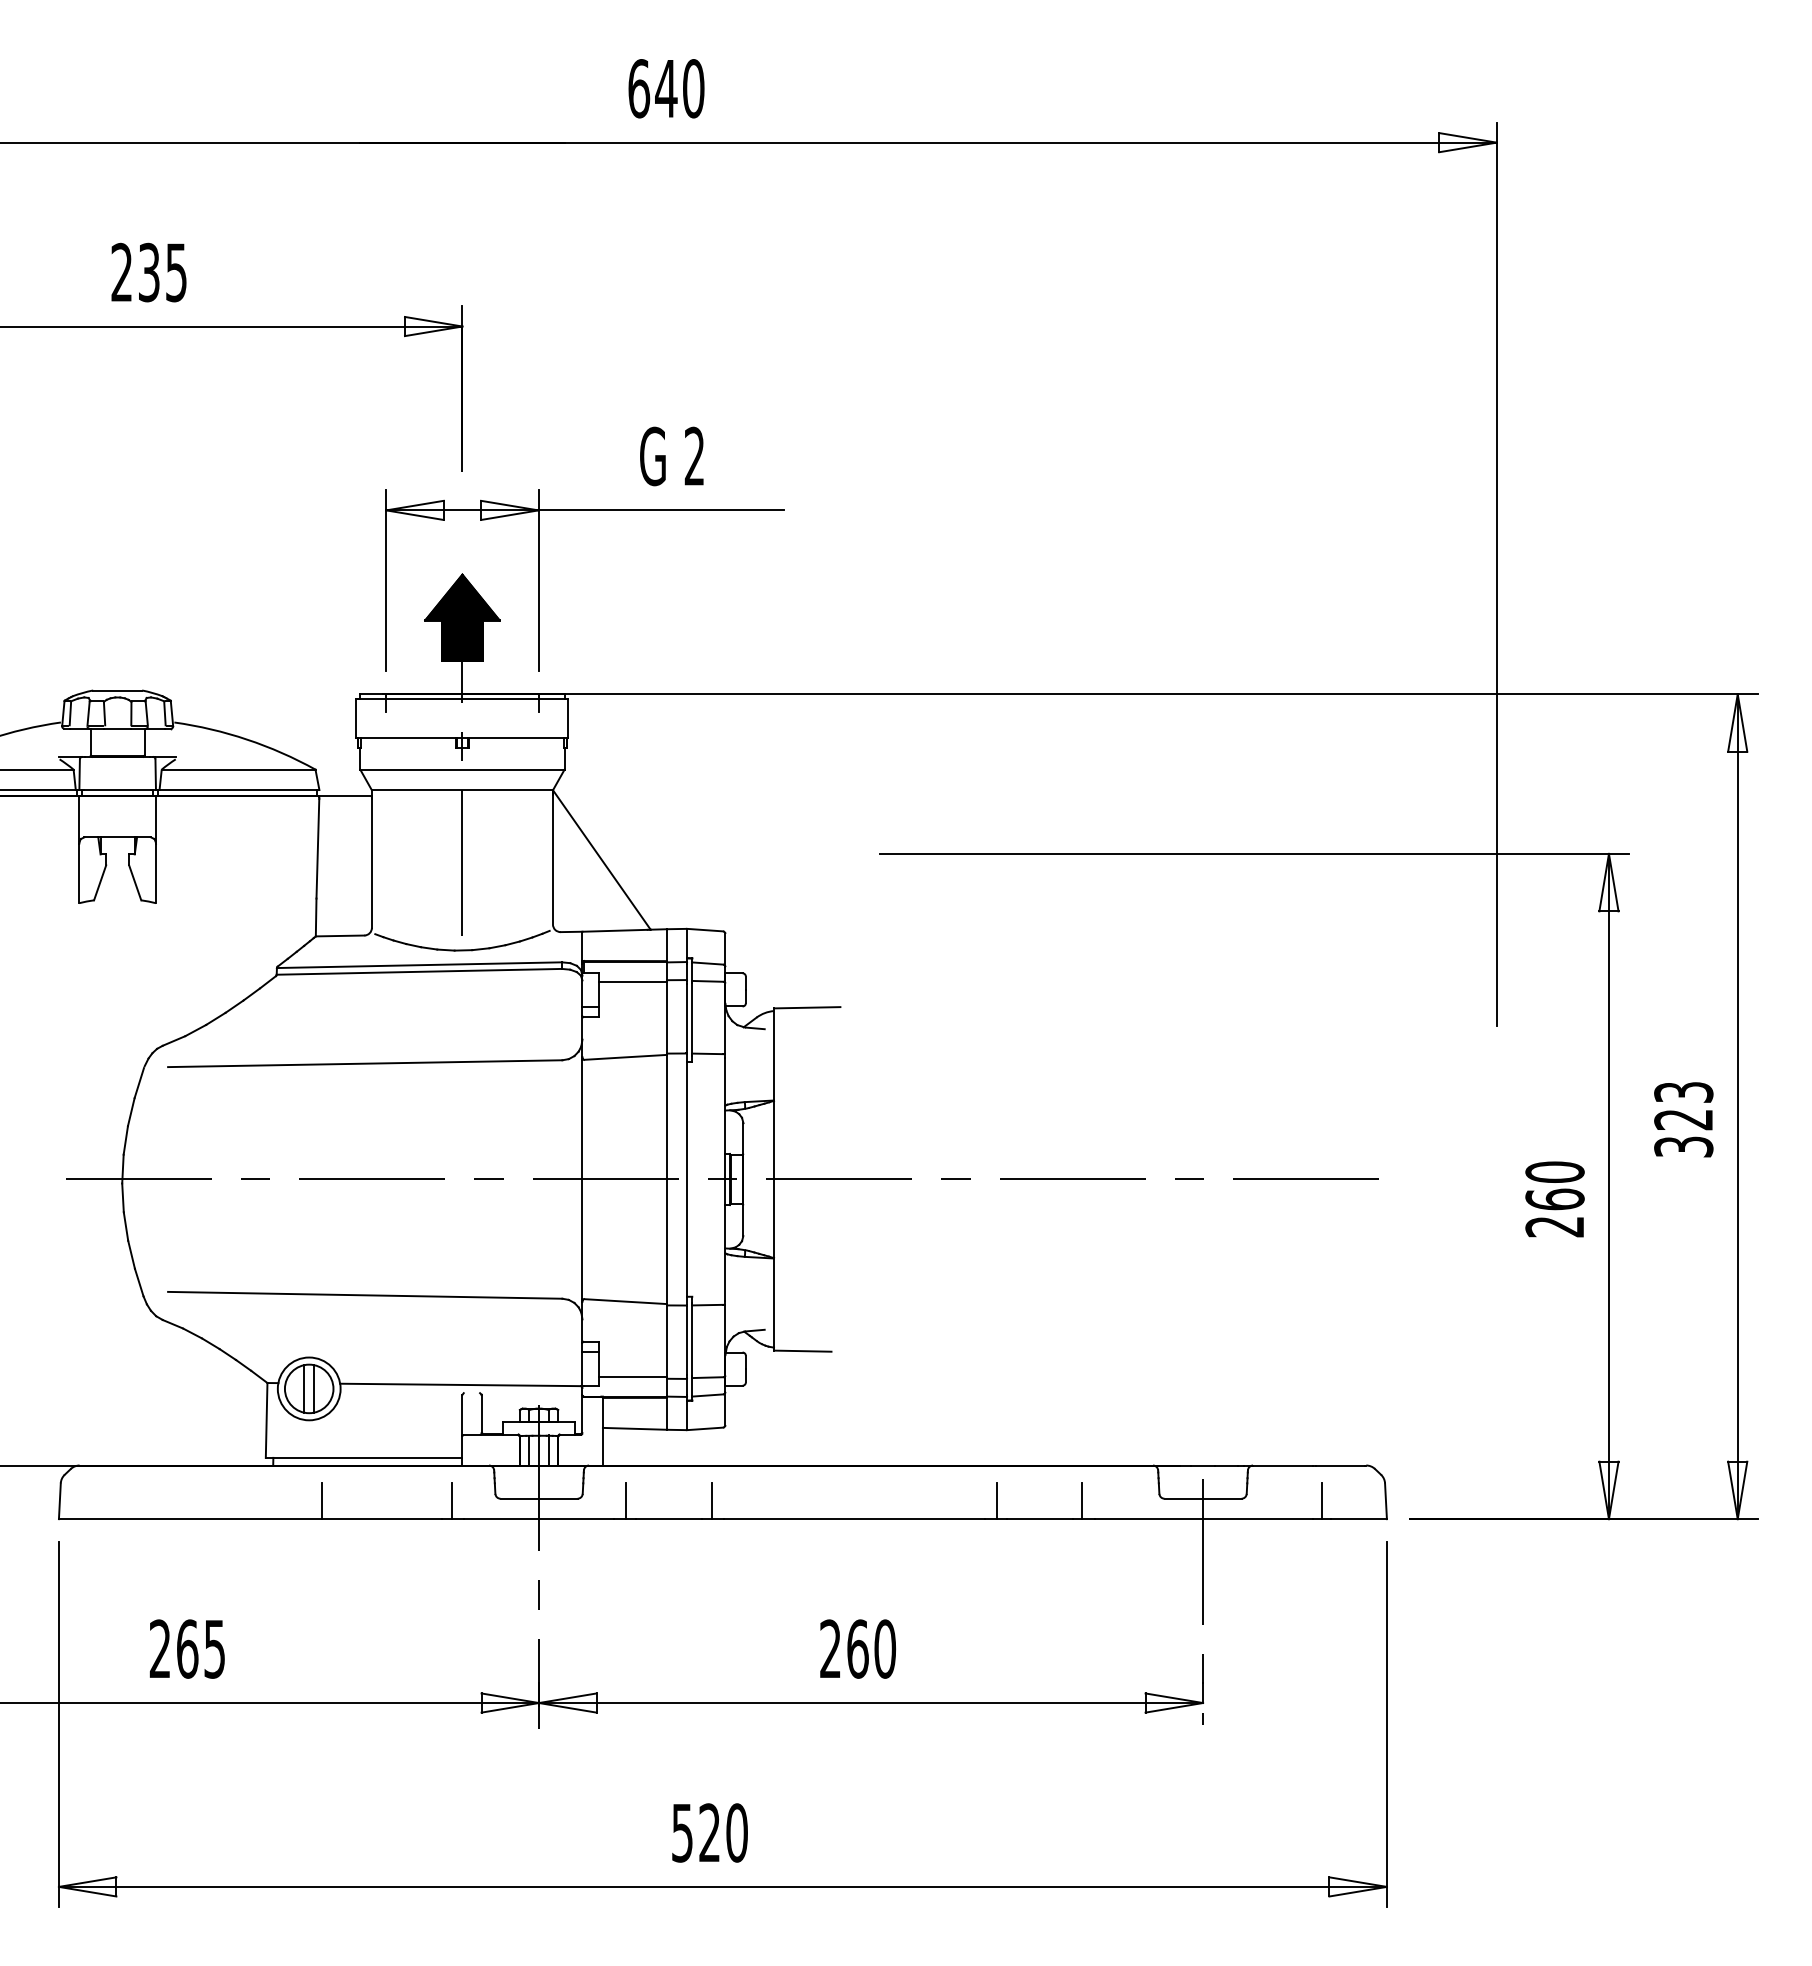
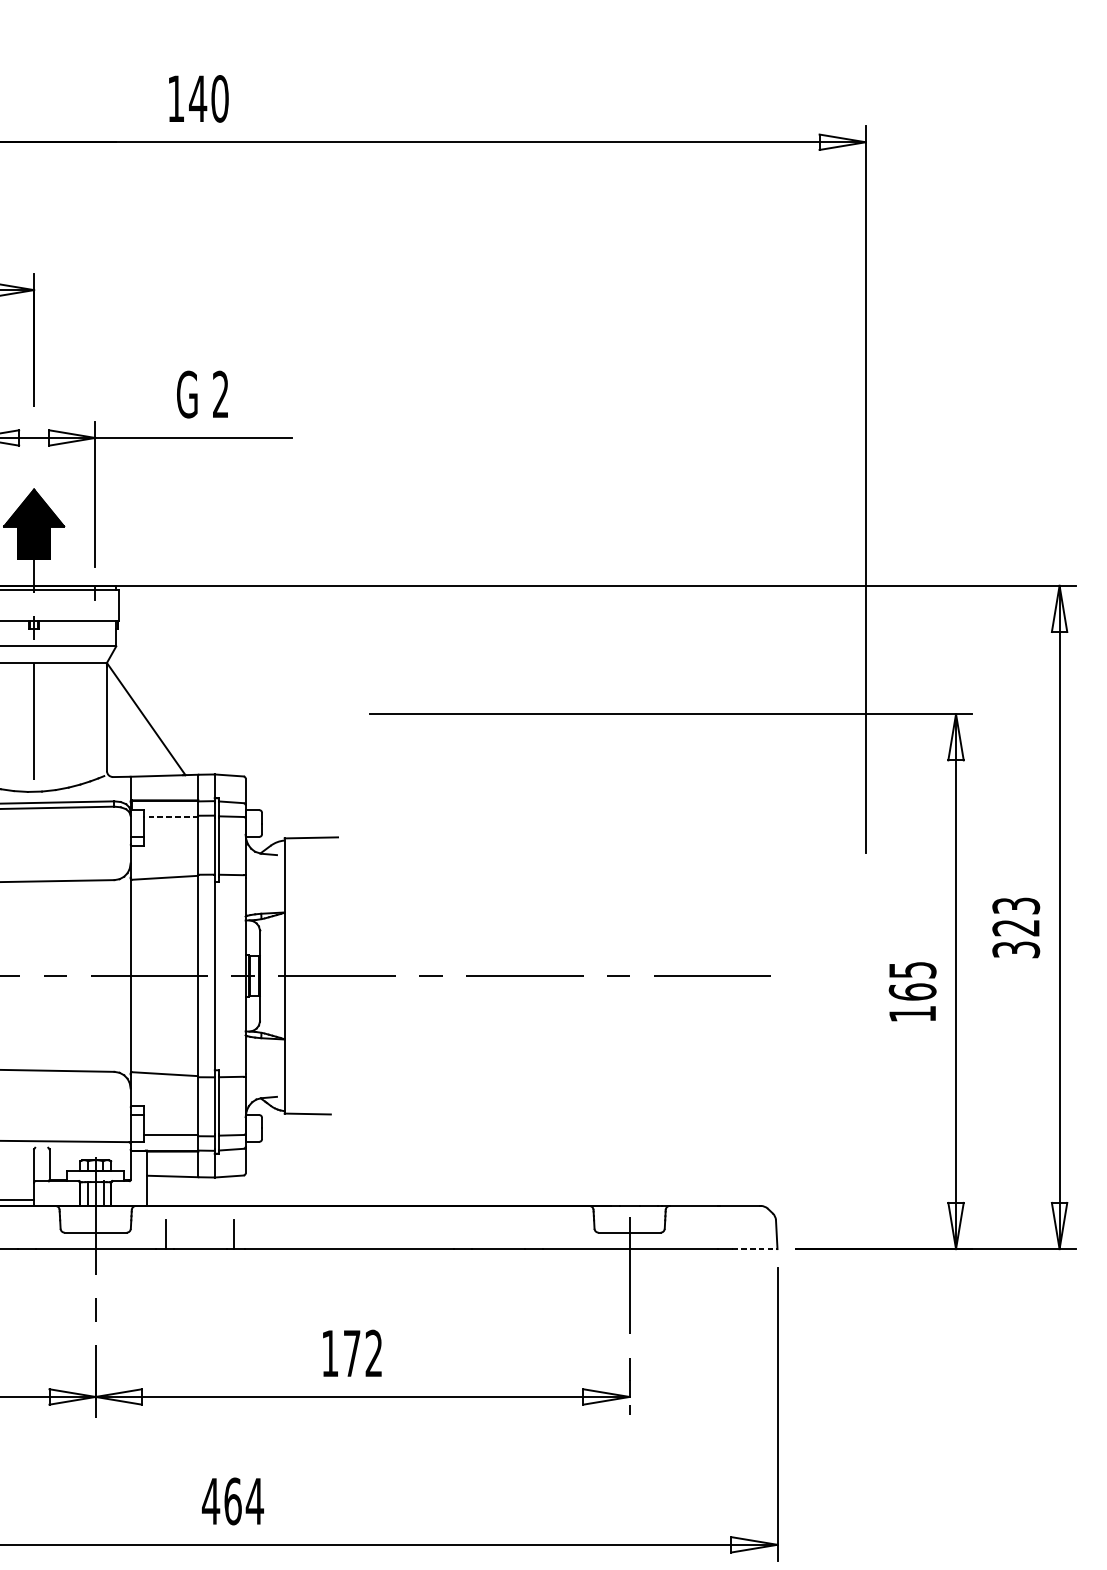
text: (639, 88) -> (176, 98), 640 -> 140
line: (632, 981) -> (170, 816), solid -> dashed
text: (1554, 1199) -> (912, 992), 260 -> 165
line: (451, 1501) -> (25, 1234), removed
line: (997, 1501) -> (464, 1234), removed
line: (1082, 1501) -> (532, 1234), removed
line: (1322, 1501) -> (725, 1234), removed
line: (1359, 1519) -> (755, 1249), solid -> dashed
text: (858, 1648) -> (352, 1353), 260 -> 172
text: (709, 1832) -> (232, 1501), 520 -> 464

